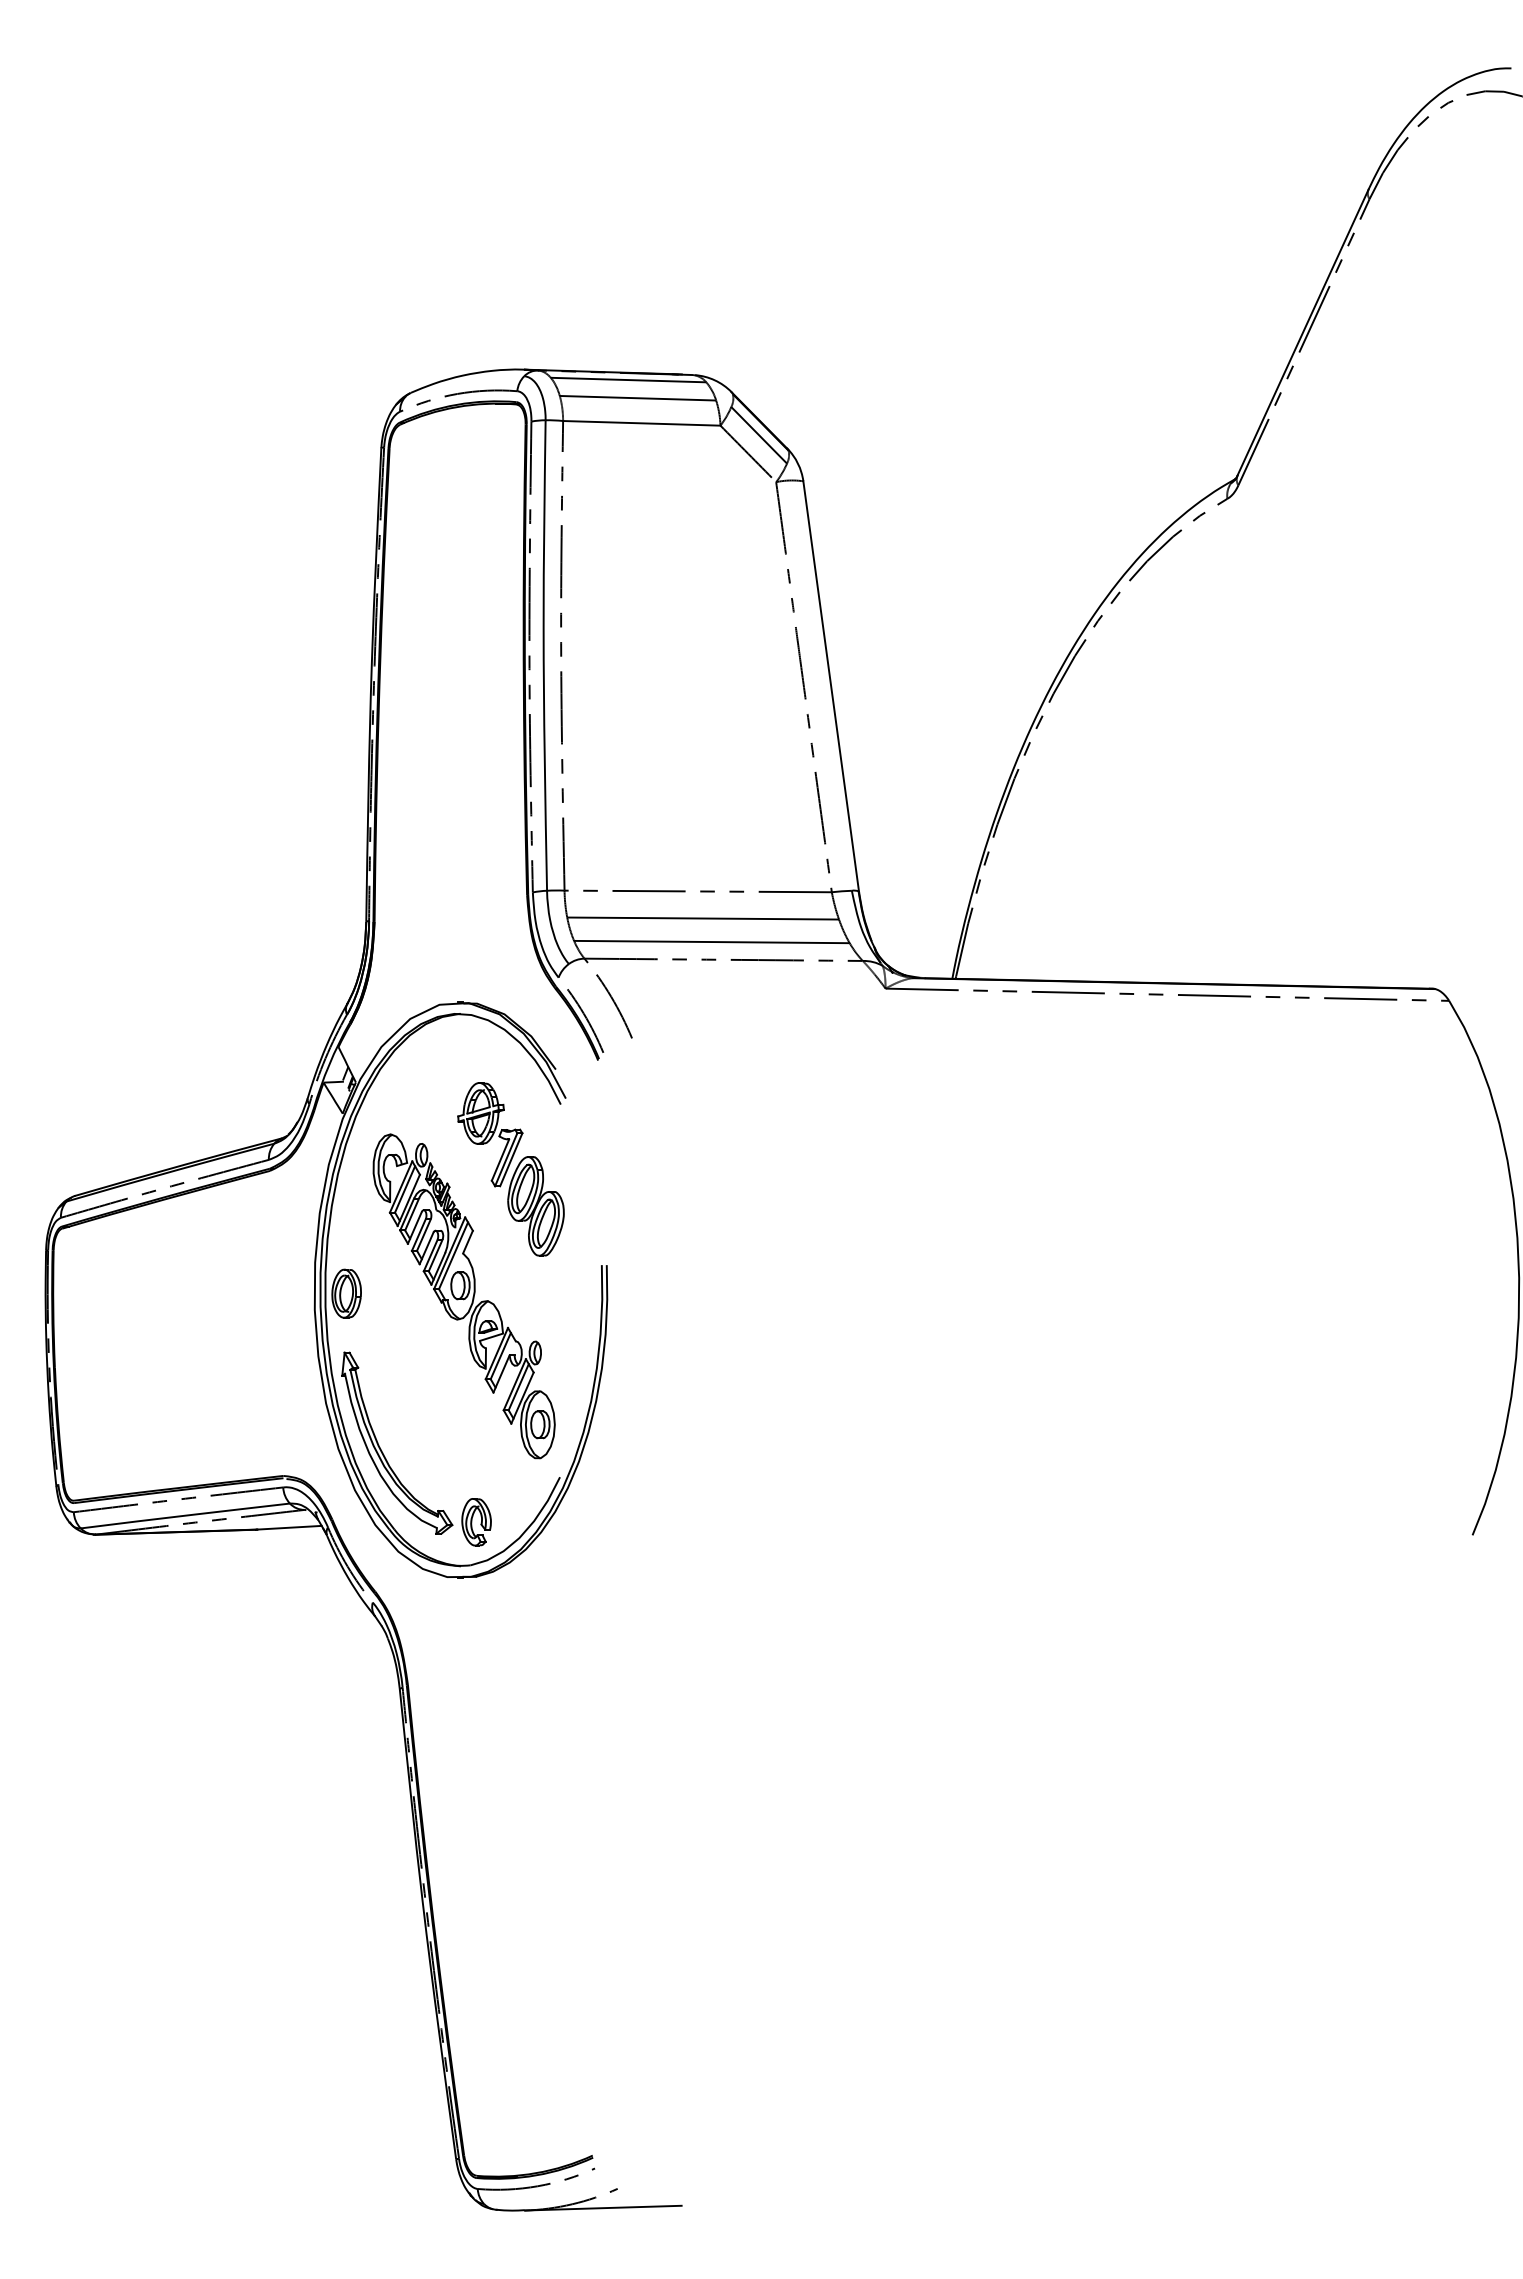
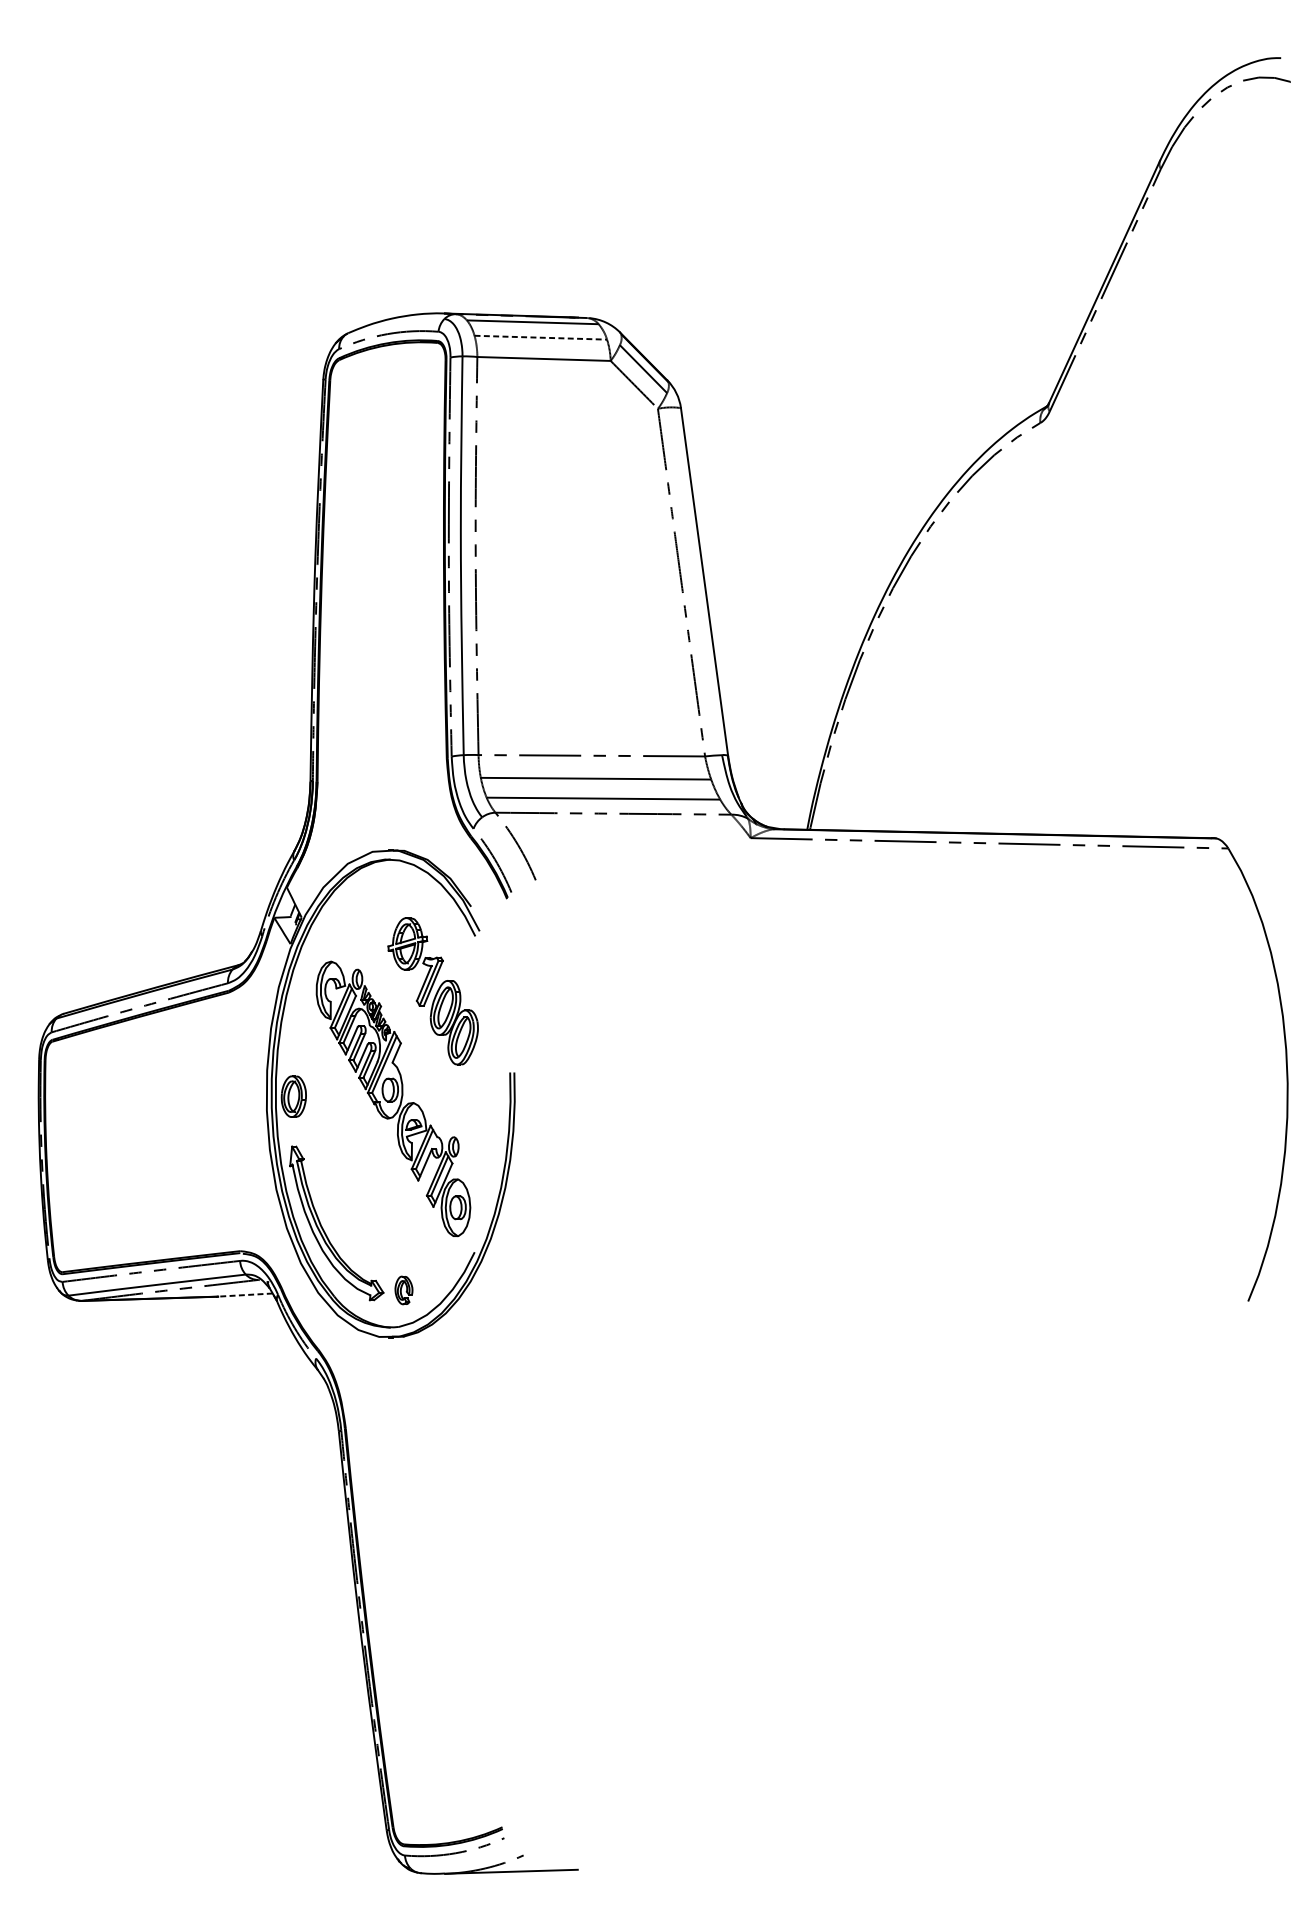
line: (638, 398) -> (541, 337), solid -> dashed
part: (476, 1522) -> (403, 1290), size x0.7
line: (289, 1527) -> (245, 1294), solid -> dashed

